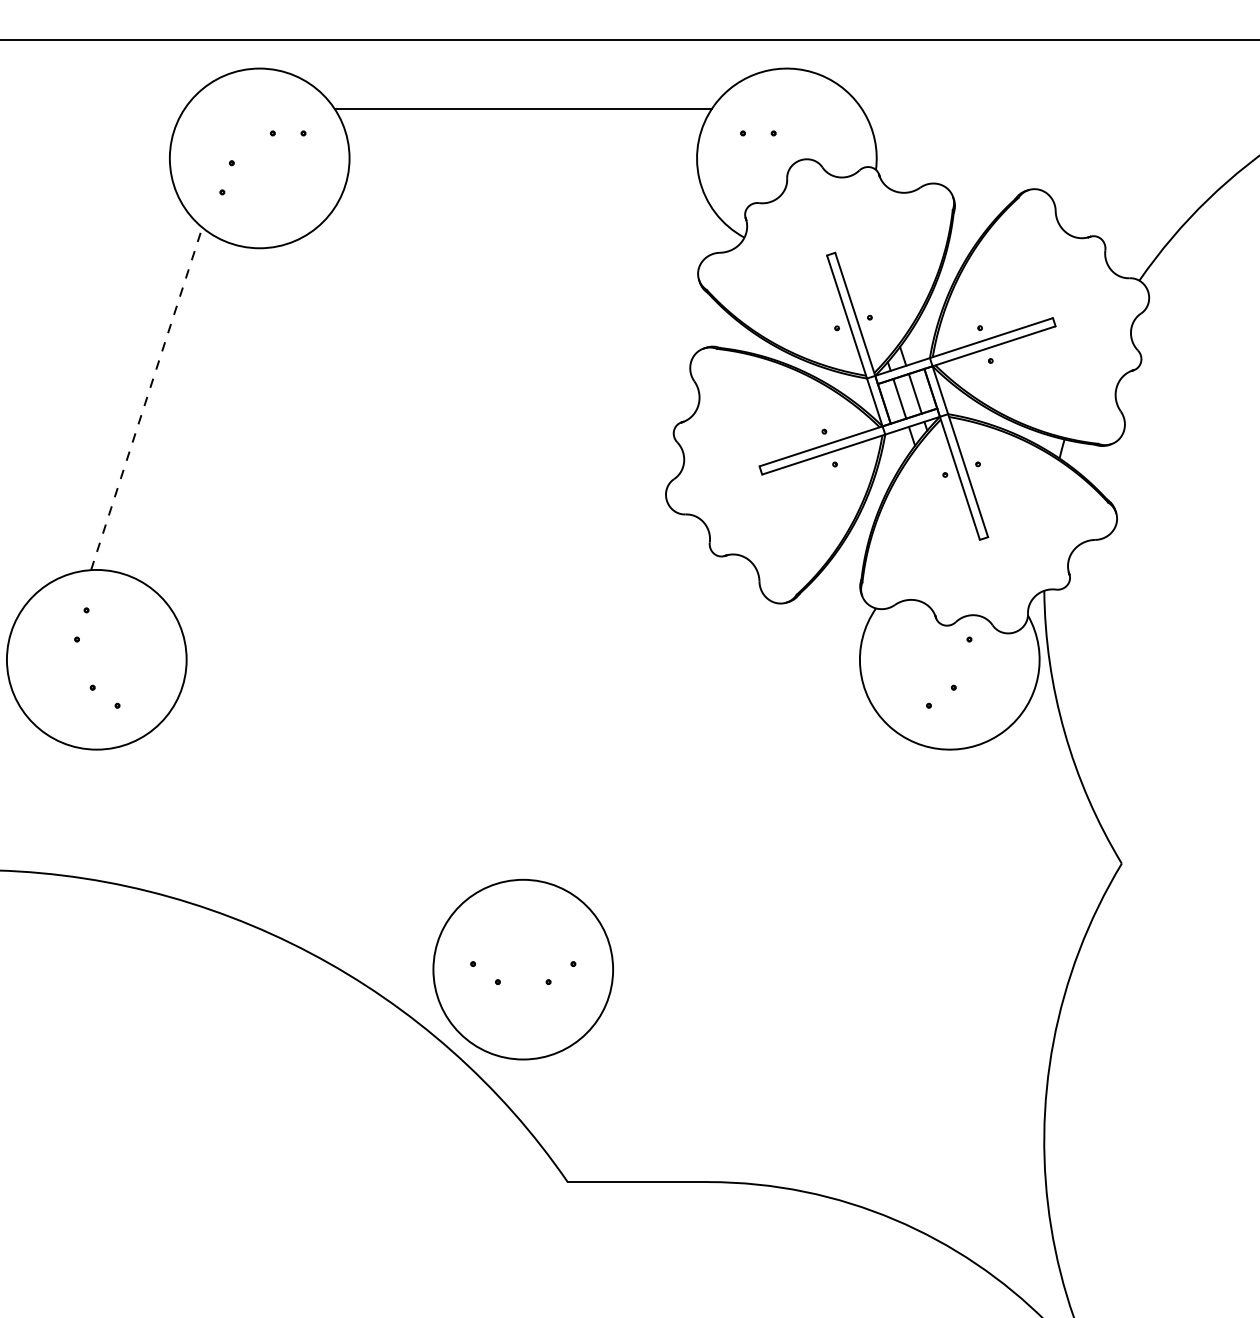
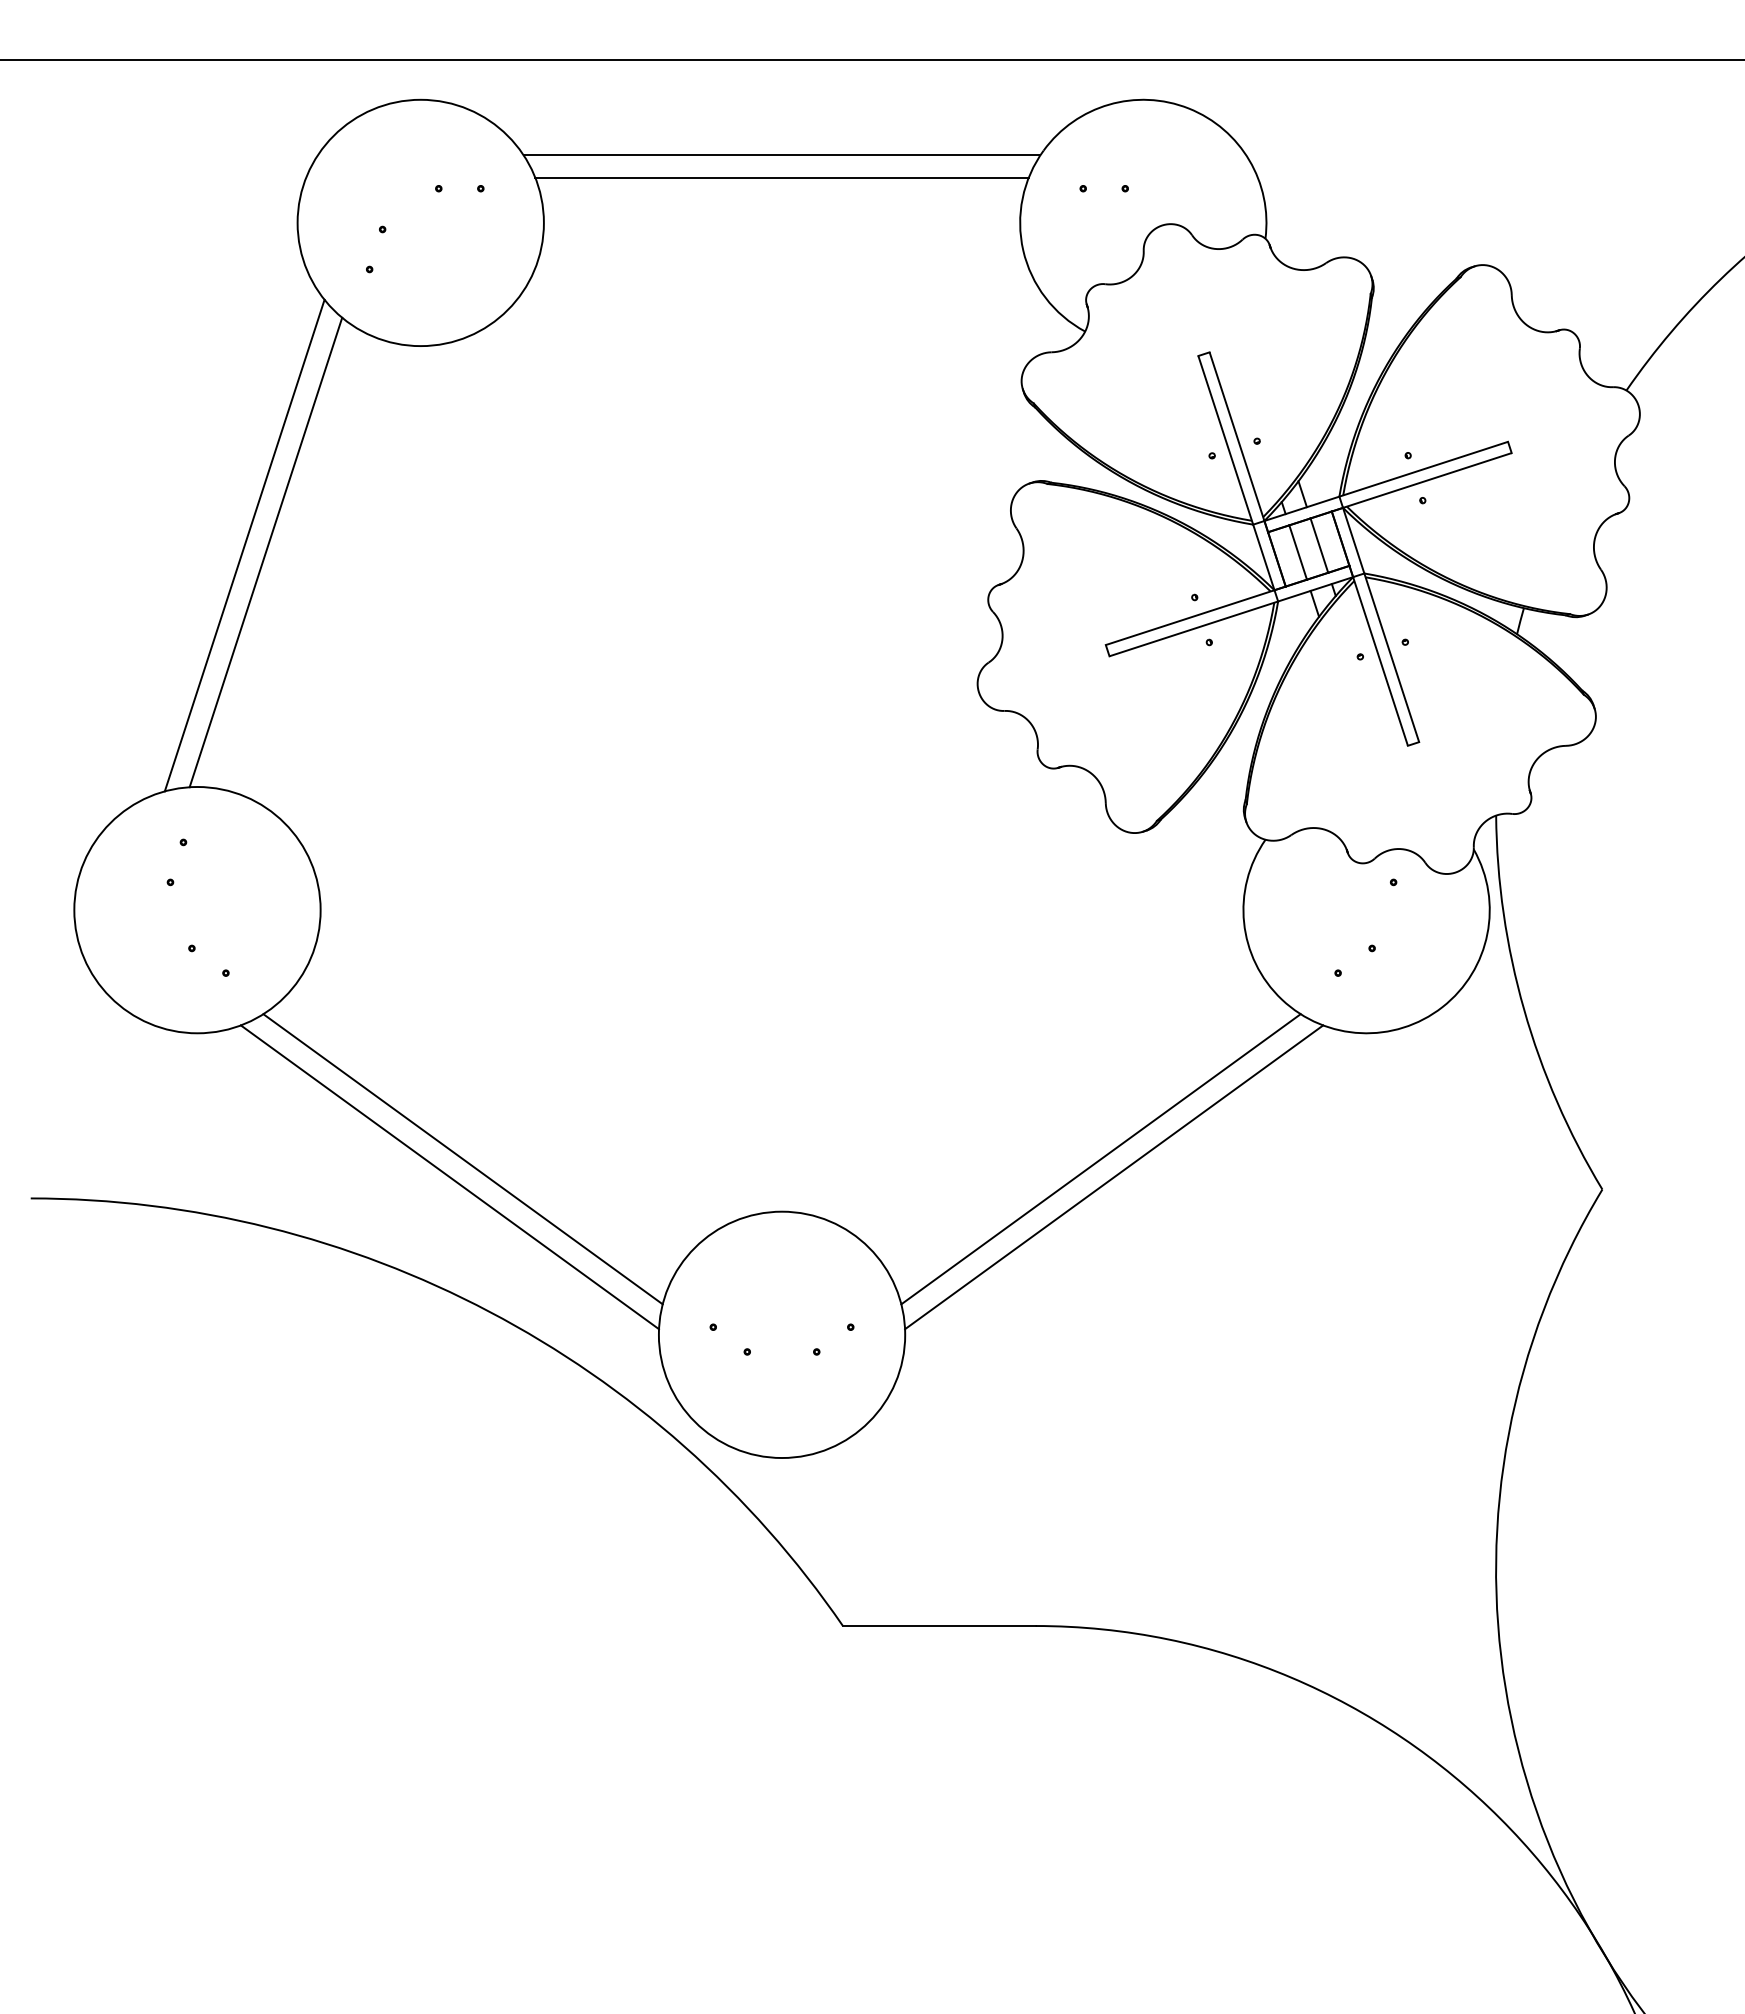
line: (522, 125) -> (781, 177), added
line: (131, 393) -> (244, 545), added
line: (146, 398) -> (265, 552), dashed -> solid
line: (290, 841) -> (462, 1159), added
line: (755, 841) -> (1100, 1159), added
line: (280, 854) -> (449, 1177), added
line: (765, 854) -> (1114, 1177), added

